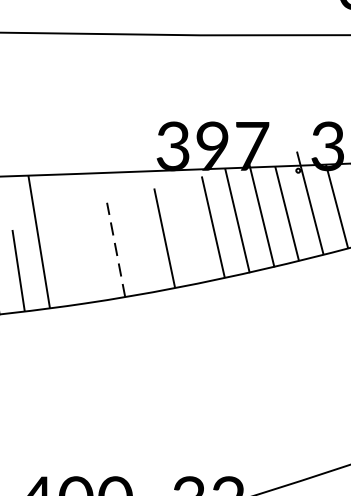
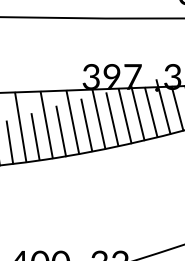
line: (186, 225) -> (98, 118), added
line: (137, 230) -> (72, 121), added
line: (88, 236) -> (46, 124), added
line: (116, 249) -> (61, 131), dashed -> solid
line: (67, 259) -> (35, 136), added

